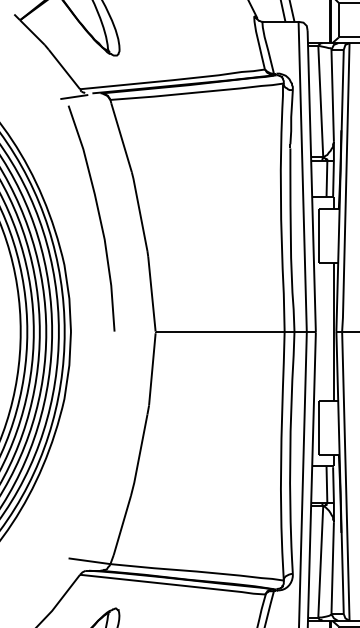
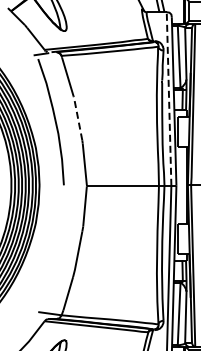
line: (303, 178) -> (169, 99), solid -> dashed
line: (138, 210) -> (77, 117), solid -> dashed

